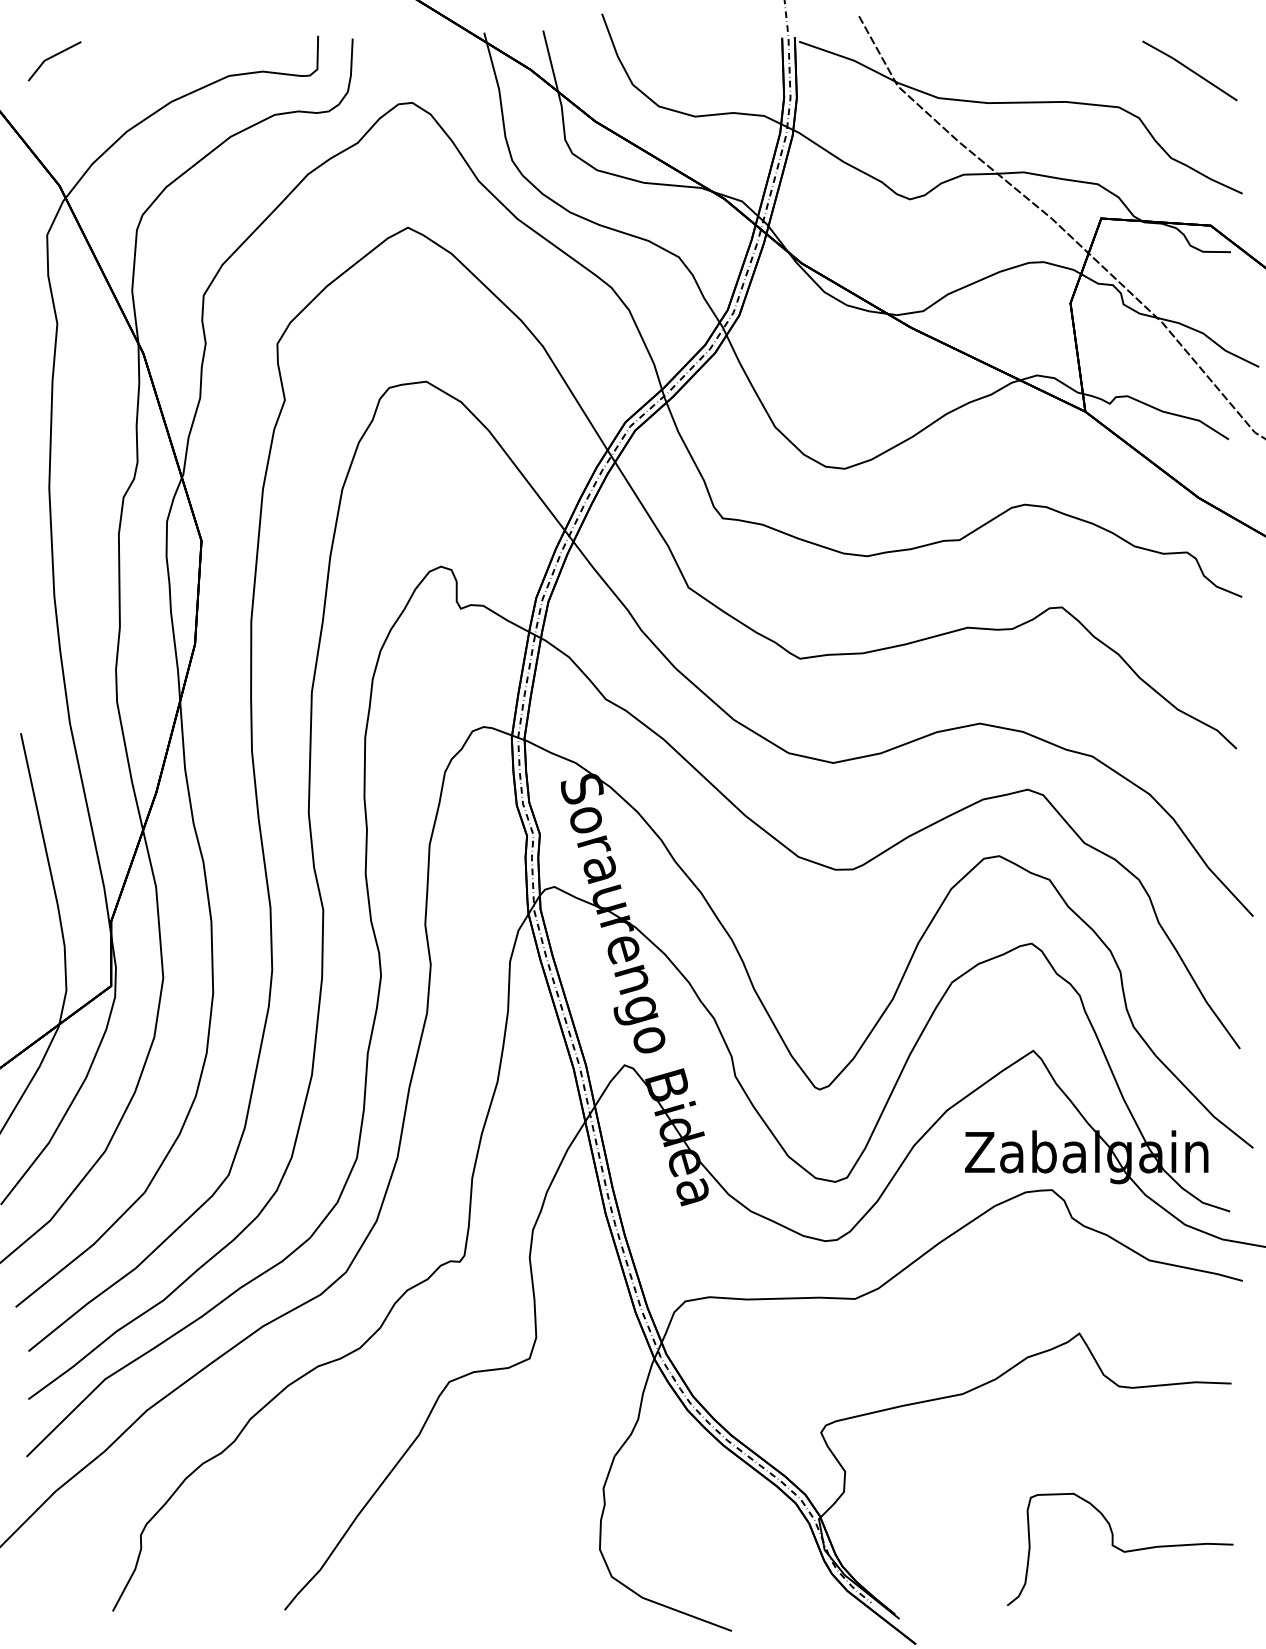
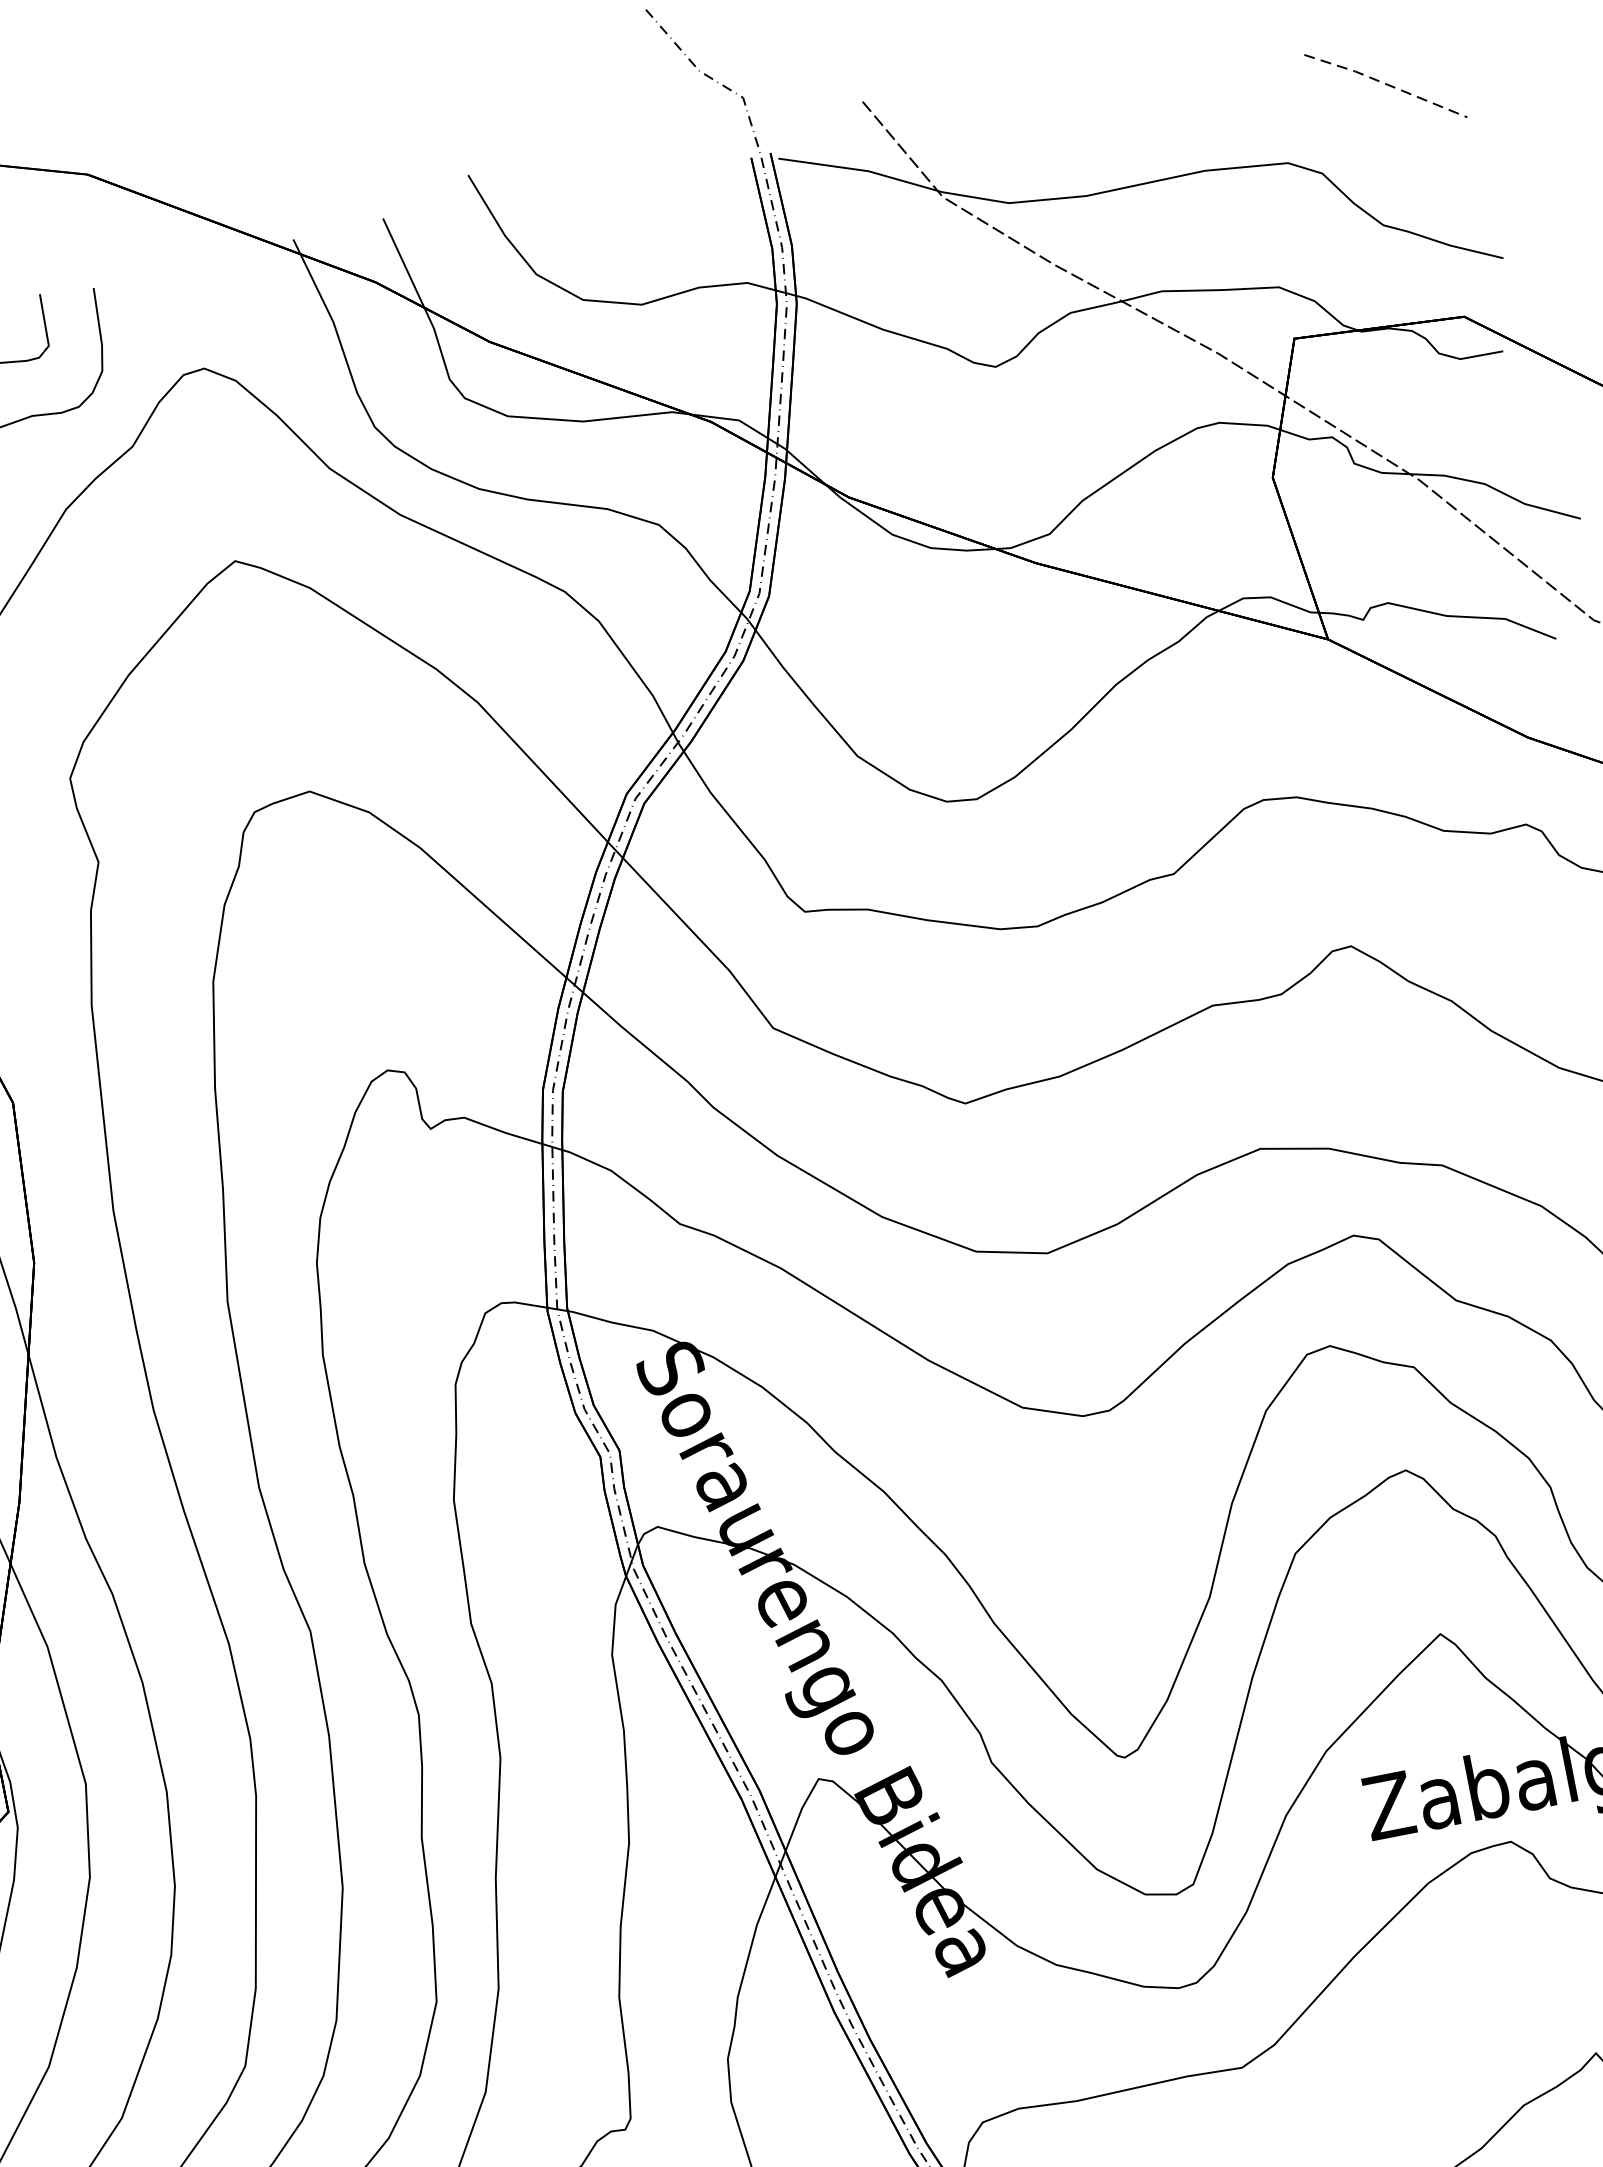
line: (1190, 69) -> (1386, 83), solid -> dashed

